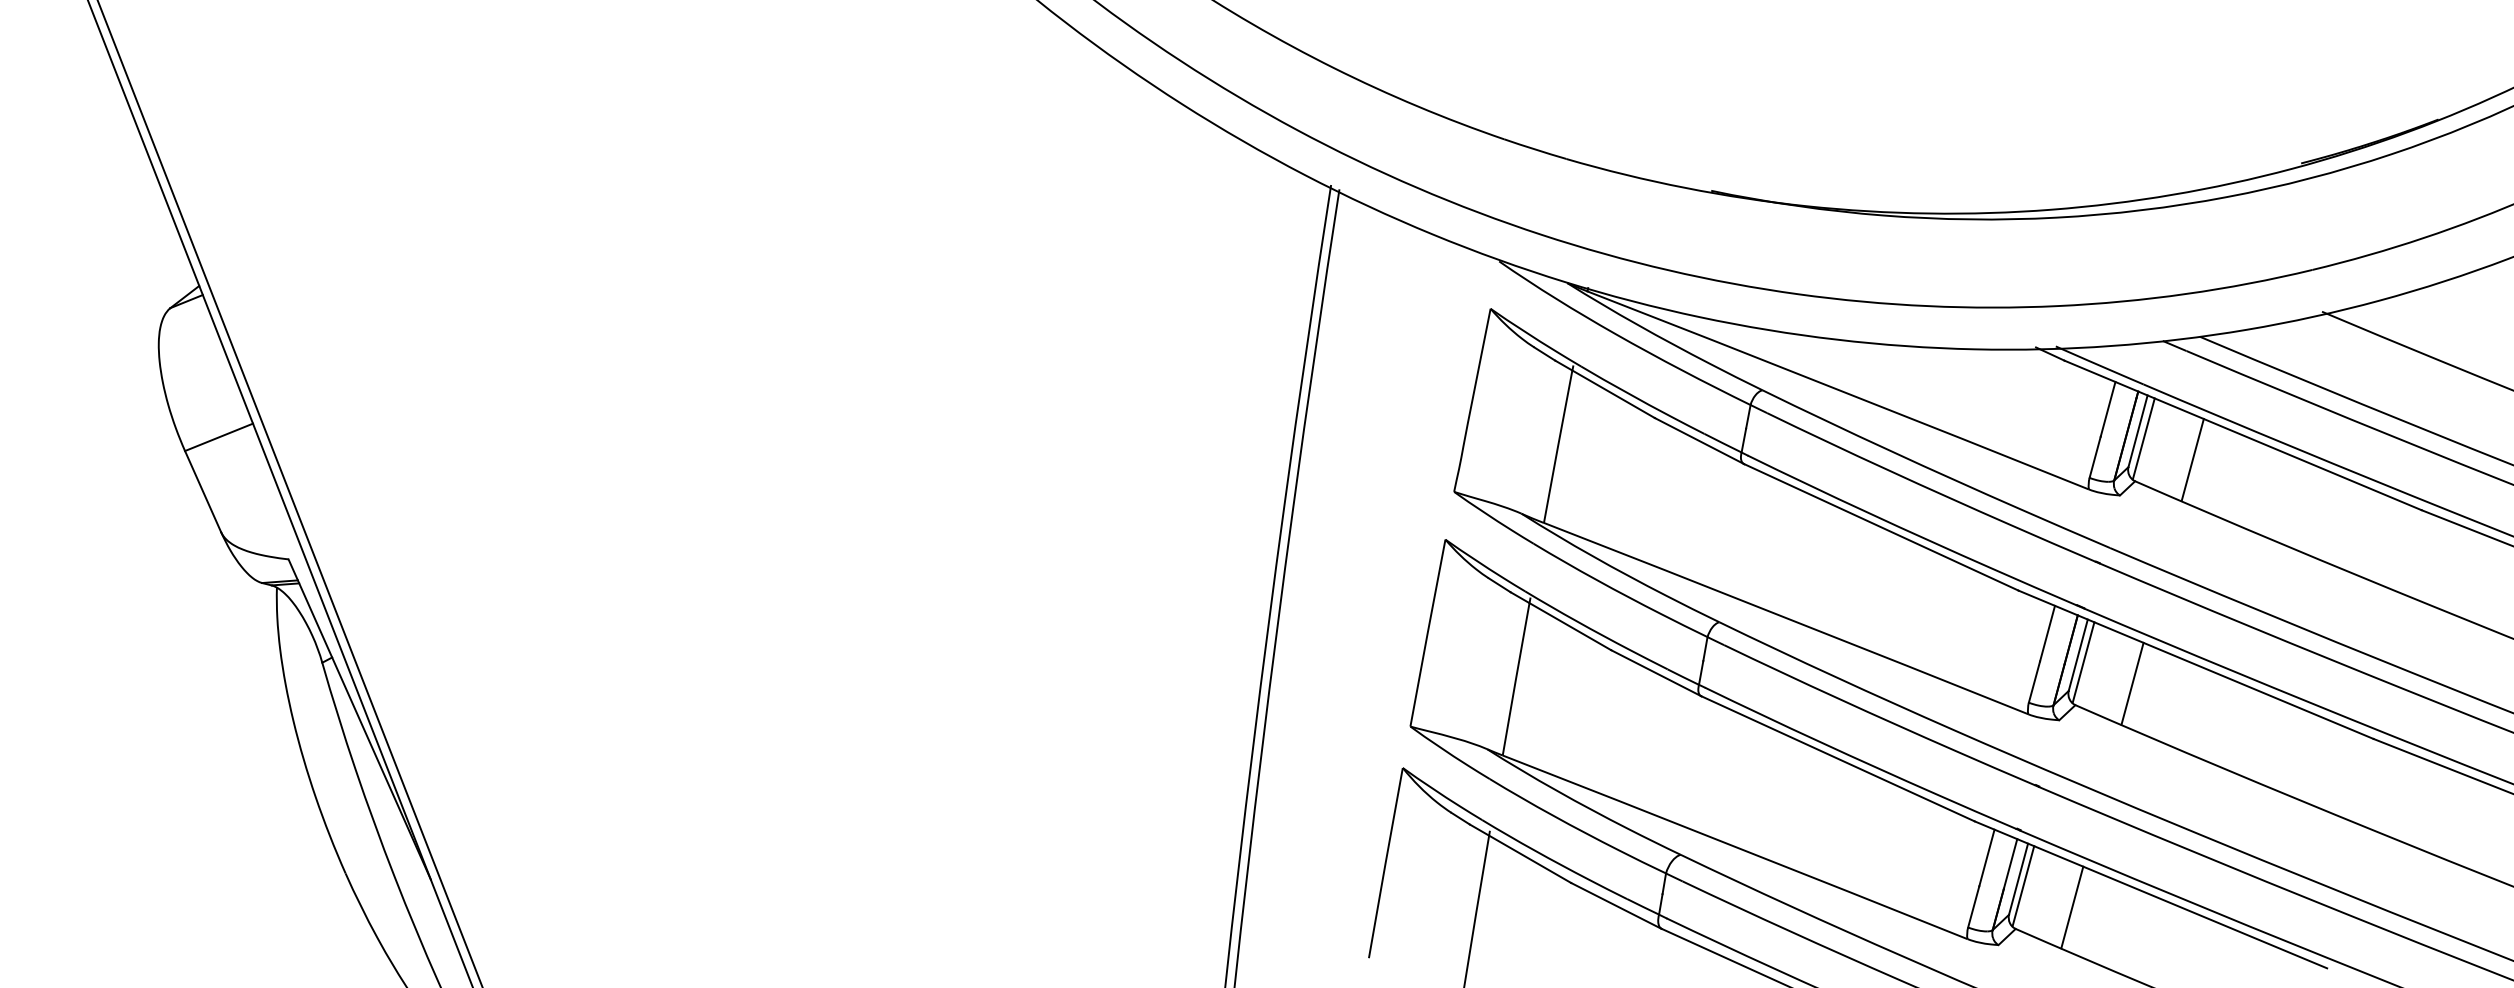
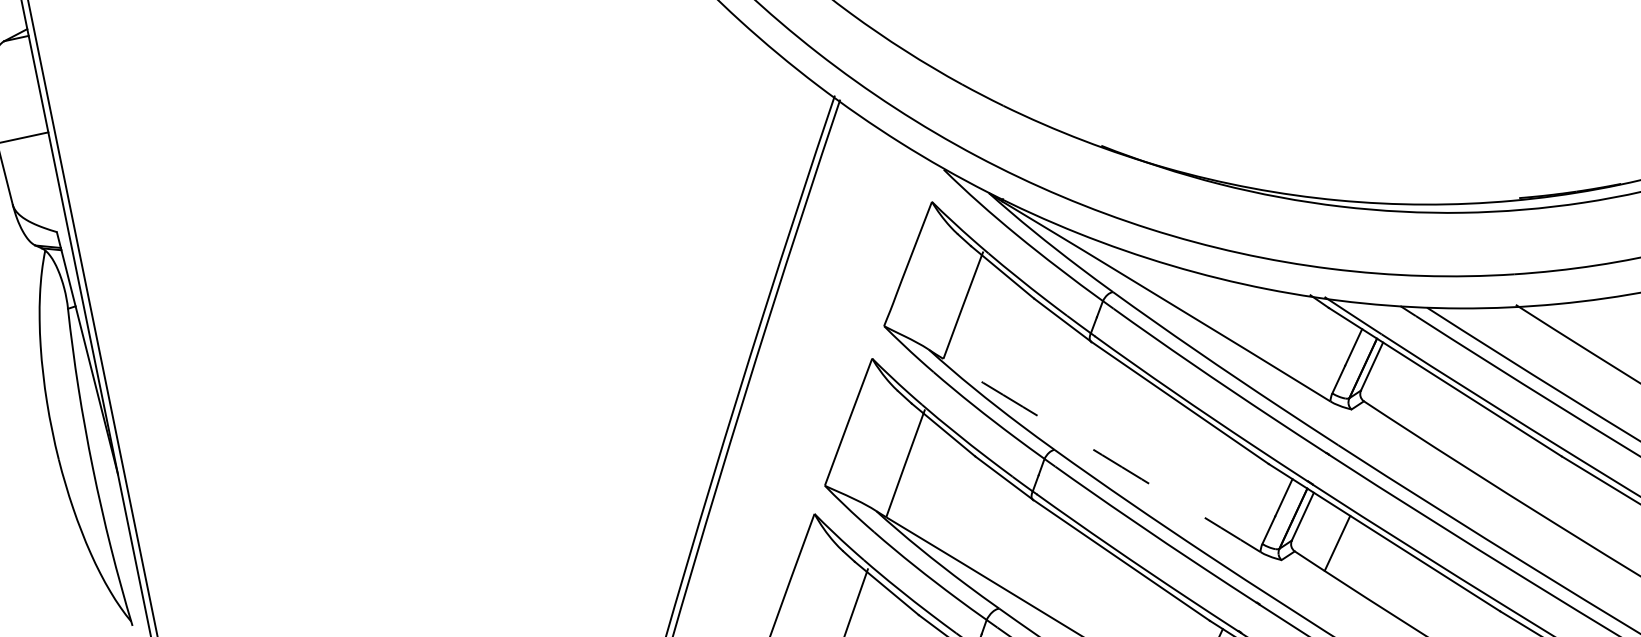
line: (2143, 438) -> (1375, 372), removed
line: (2192, 459) -> (1406, 392), removed
arc: (1786, 618) -> (1102, 455), solid -> dashed
line: (2083, 662) -> (1305, 522), removed

